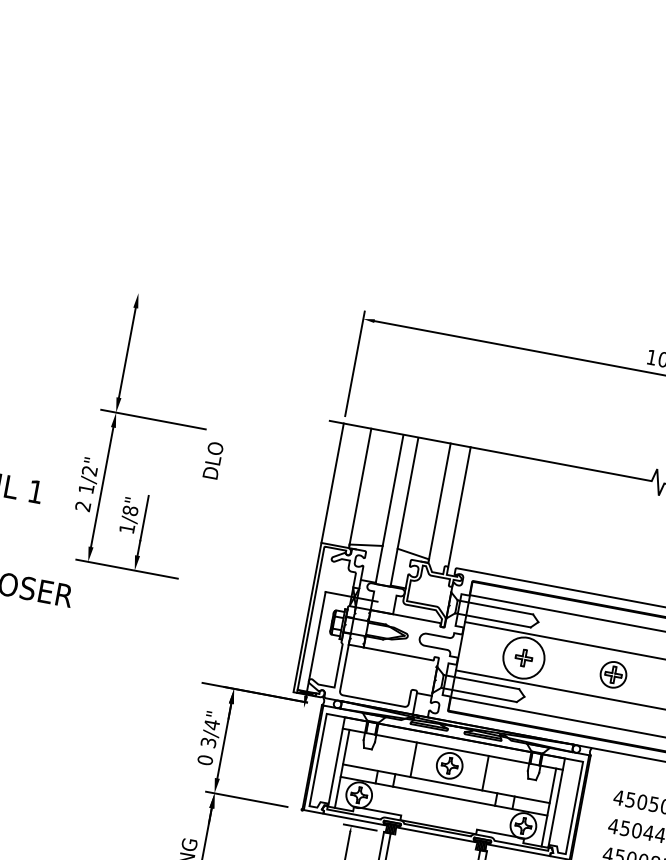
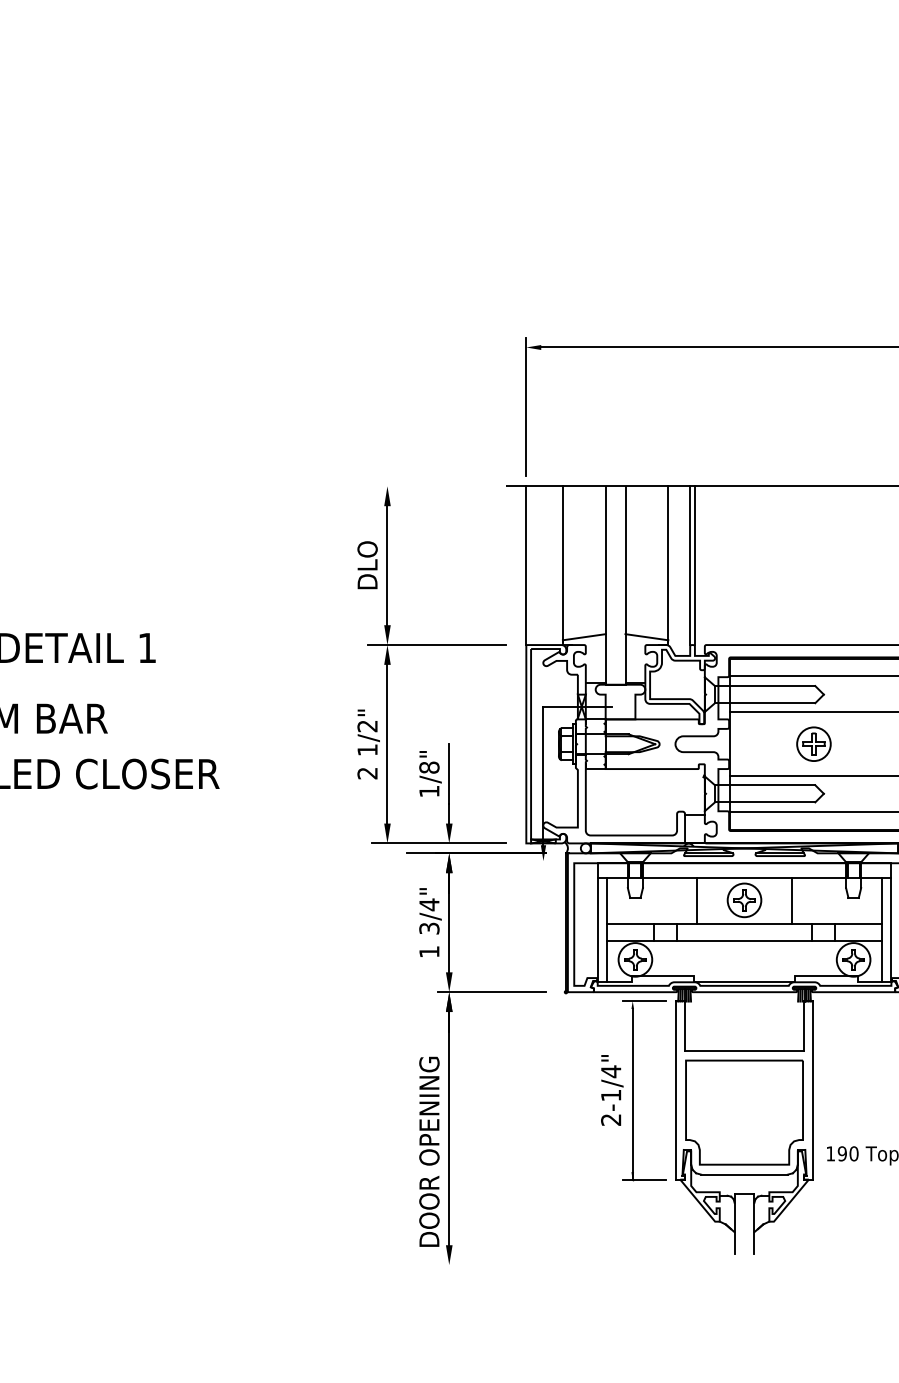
part: (149, 419) -> (431, 645), moved
line: (456, 506) -> (690, 565), added
circle: (523, 658) -> (813, 744), size x0.62
text: (205, 759) -> (429, 951), 0 -> 1

